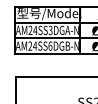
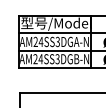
text: (50, 45) -> (57, 58), AM24SS6DGB-N -> AM24SS3DGB-N

